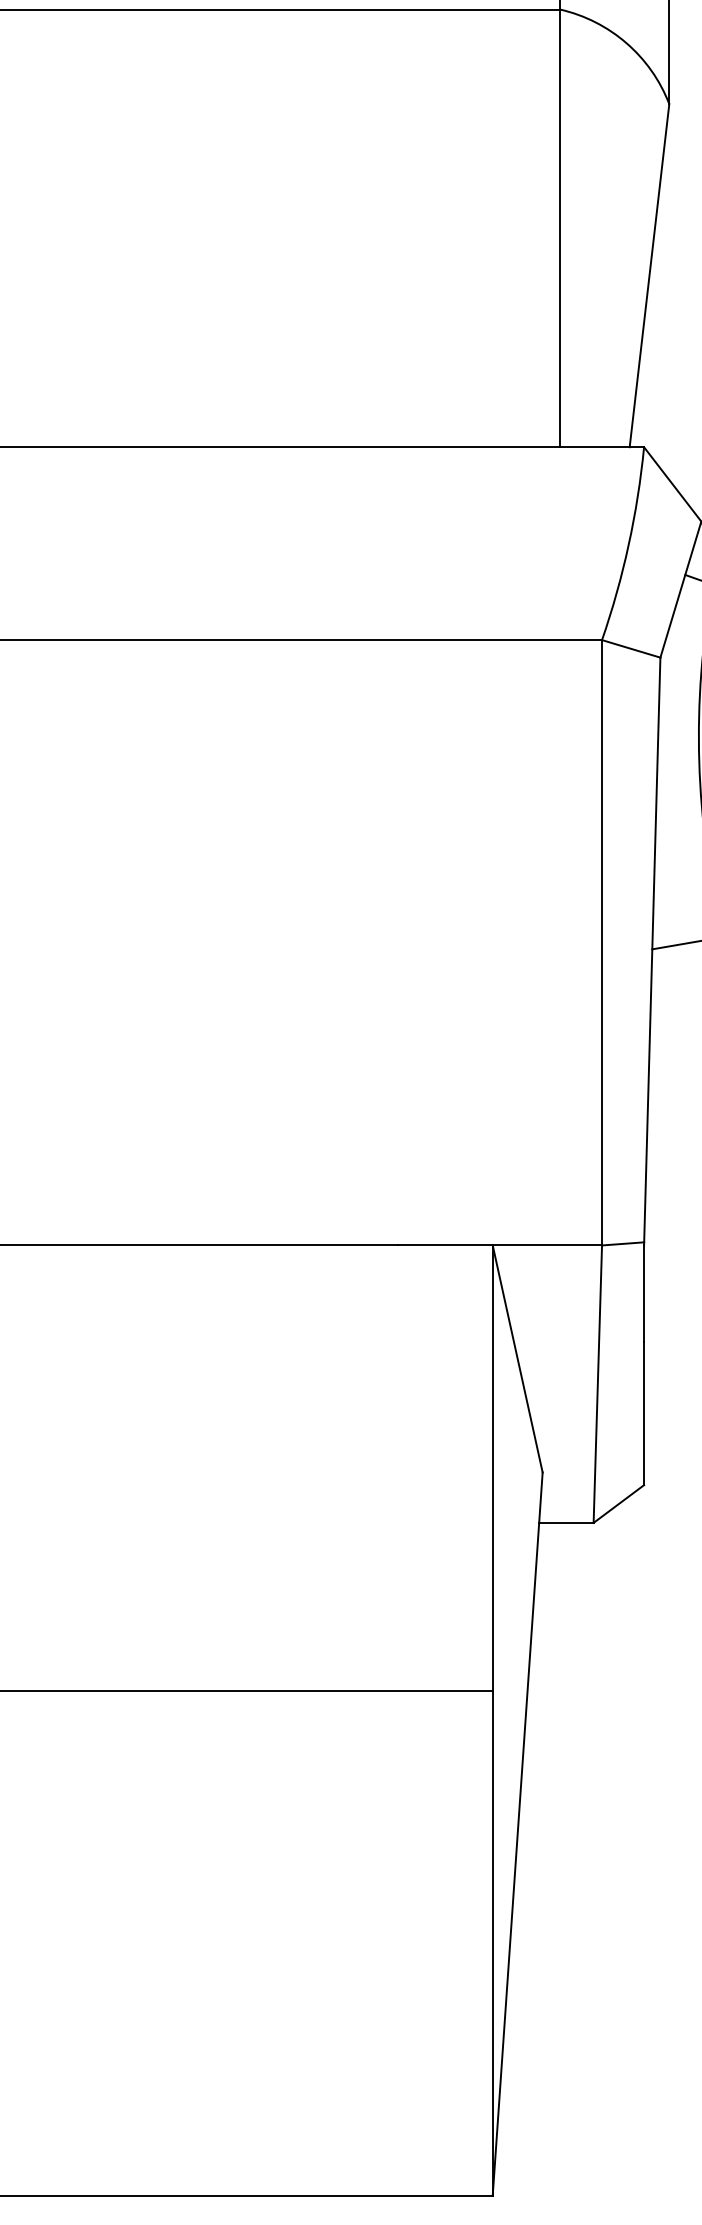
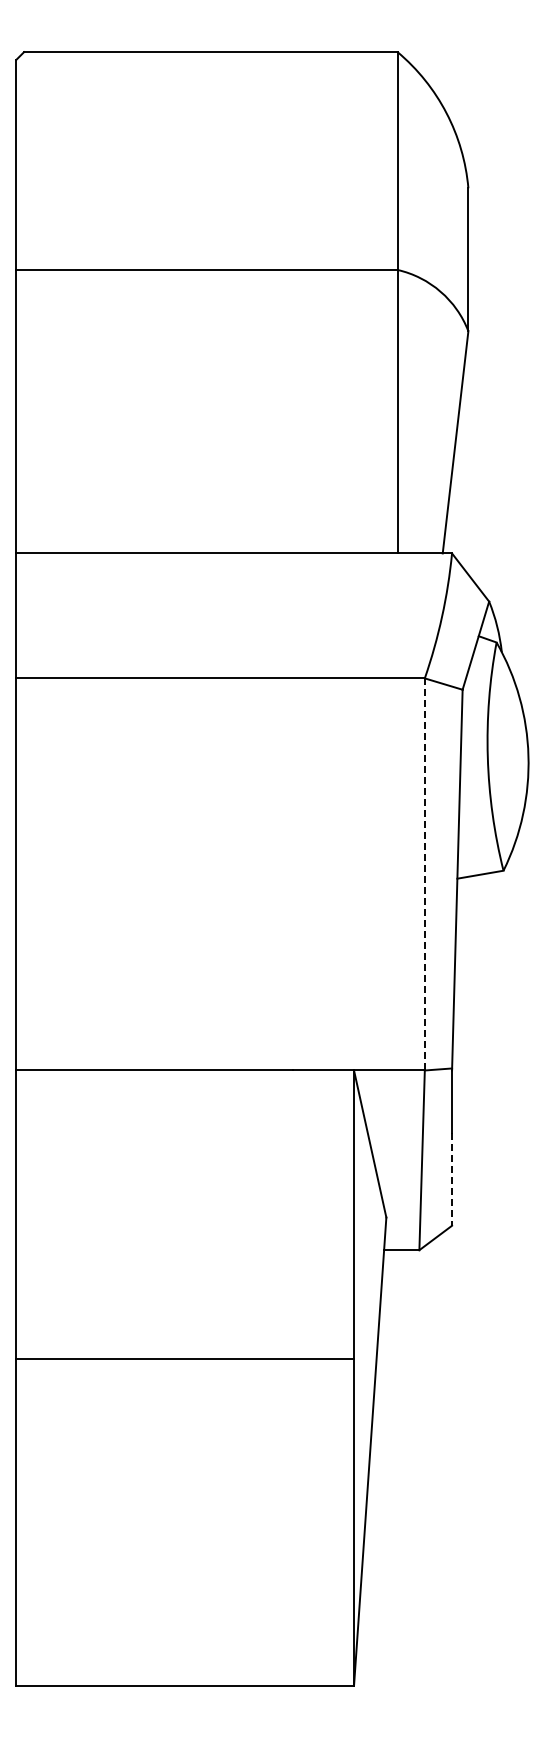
line: (601, 942) -> (424, 874), solid -> dashed
line: (644, 1415) -> (452, 1180), solid -> dashed

